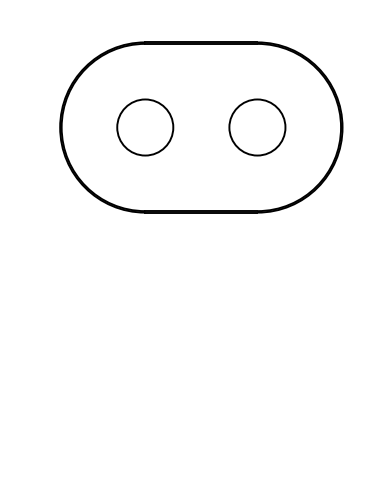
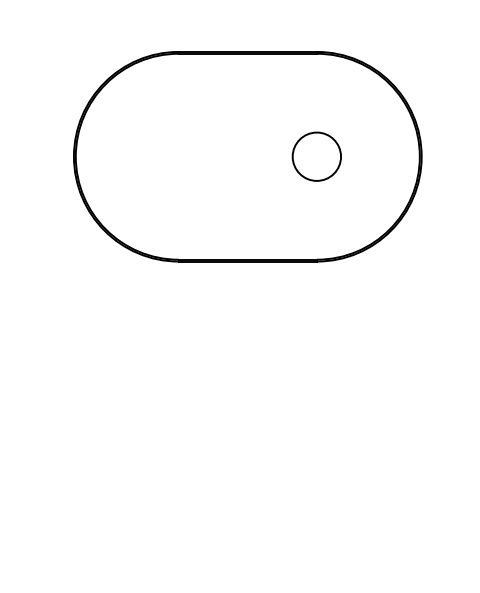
circle: (145, 127) -> (178, 156), removed
circle: (257, 127) -> (316, 156), size x0.7

